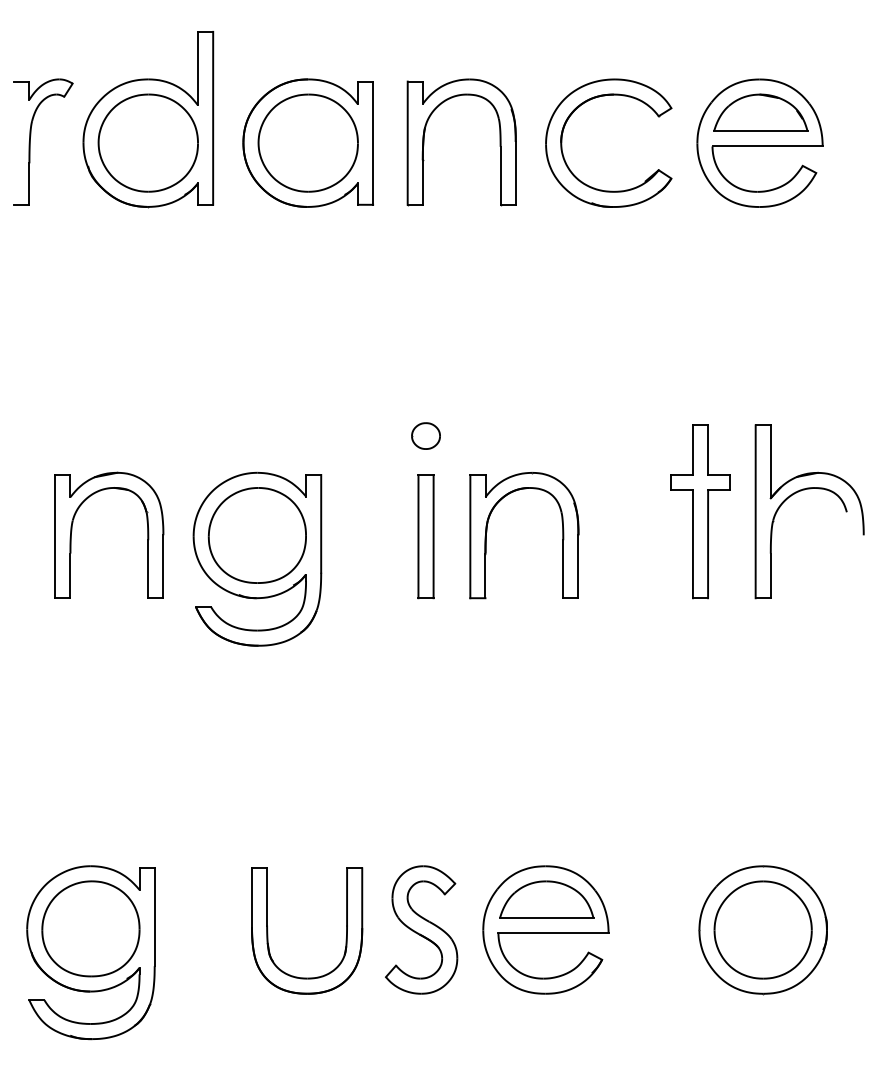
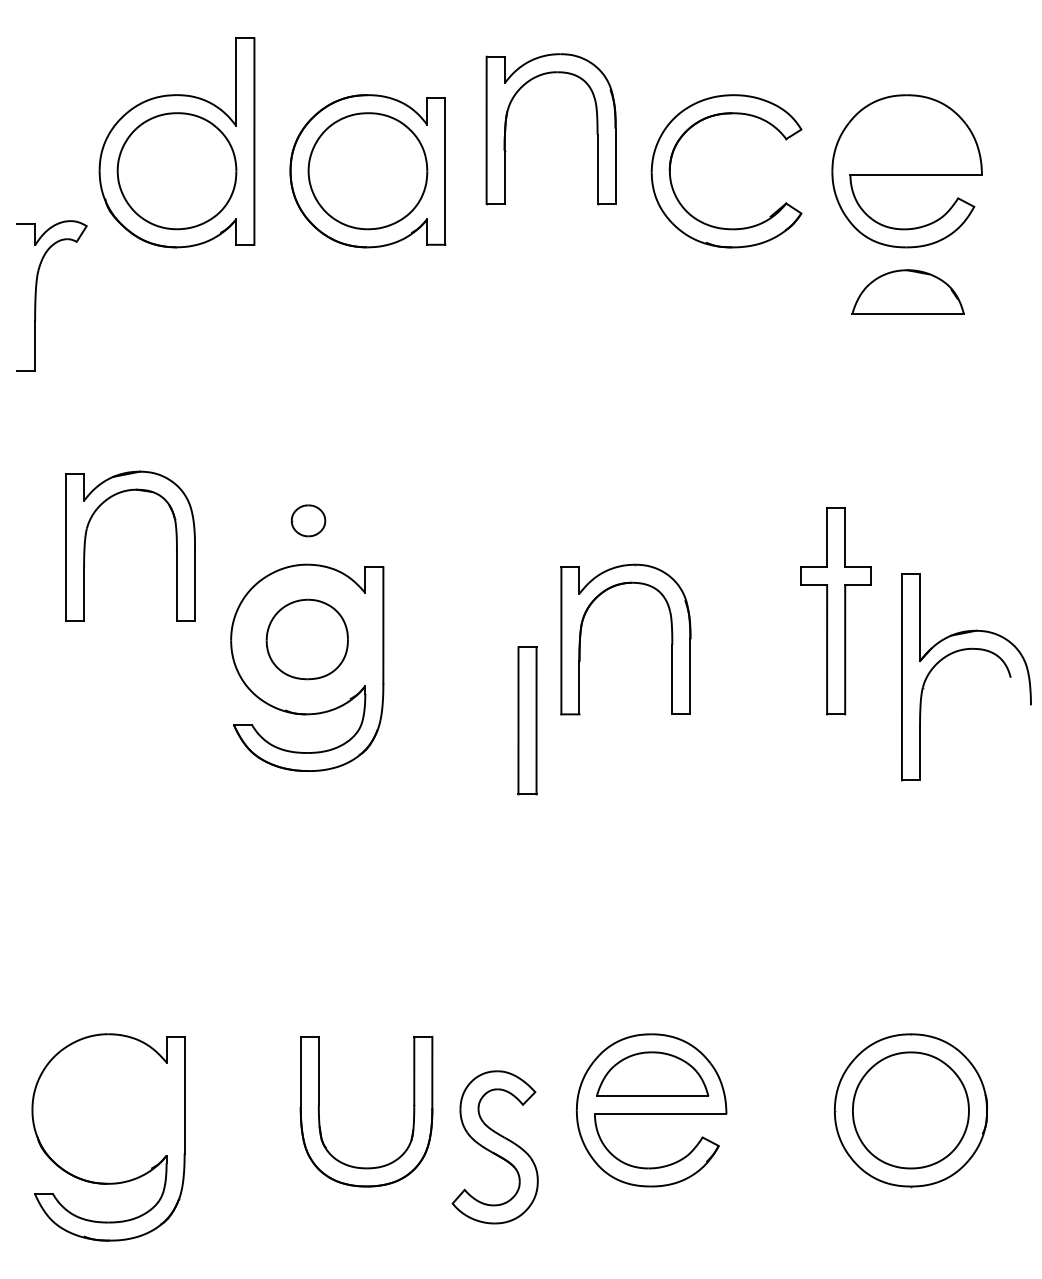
part: (760, 112) -> (907, 291), moved
part: (30, 141) -> (36, 295), moved
part: (424, 142) -> (506, 129), moved
part: (426, 435) -> (308, 520), moved
part: (802, 491) -> (957, 652), moved
part: (72, 529) -> (86, 539), moved
part: (257, 535) -> (307, 639), size x0.7
part: (426, 536) -> (527, 720), moved
part: (90, 928) -> (108, 1108), removed
part: (421, 930) -> (494, 1147), moved

